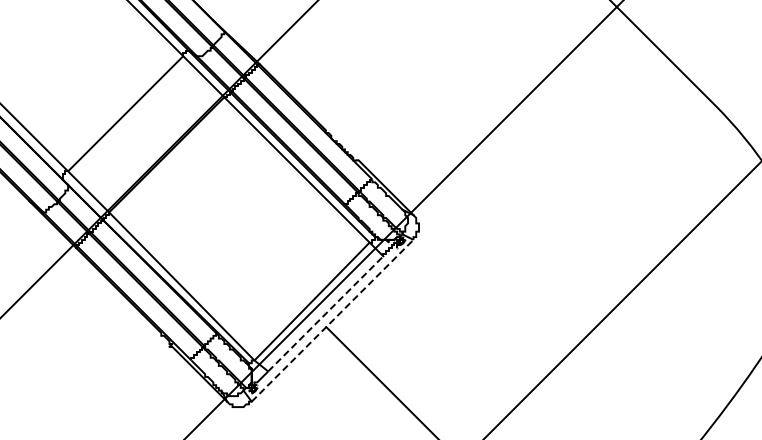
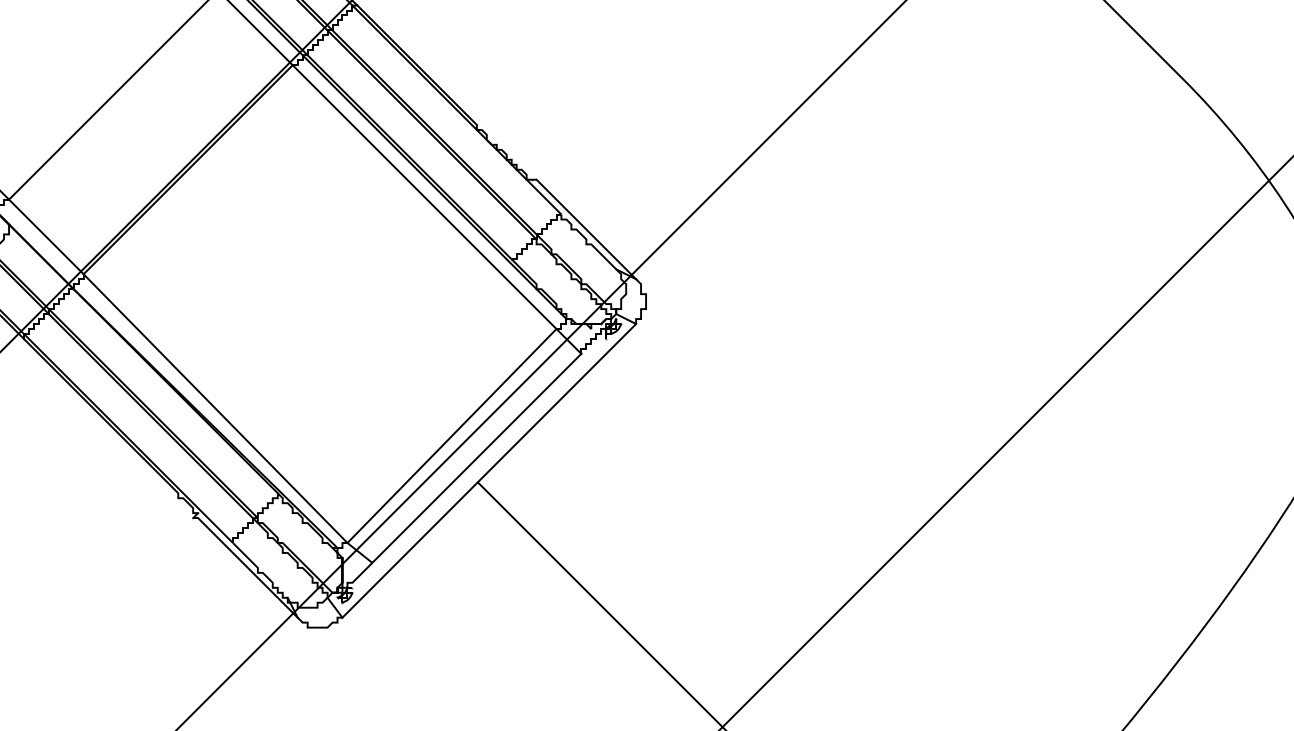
line: (326, 313) -> (478, 457), dashed -> solid
line: (332, 320) -> (489, 470), dashed -> solid

